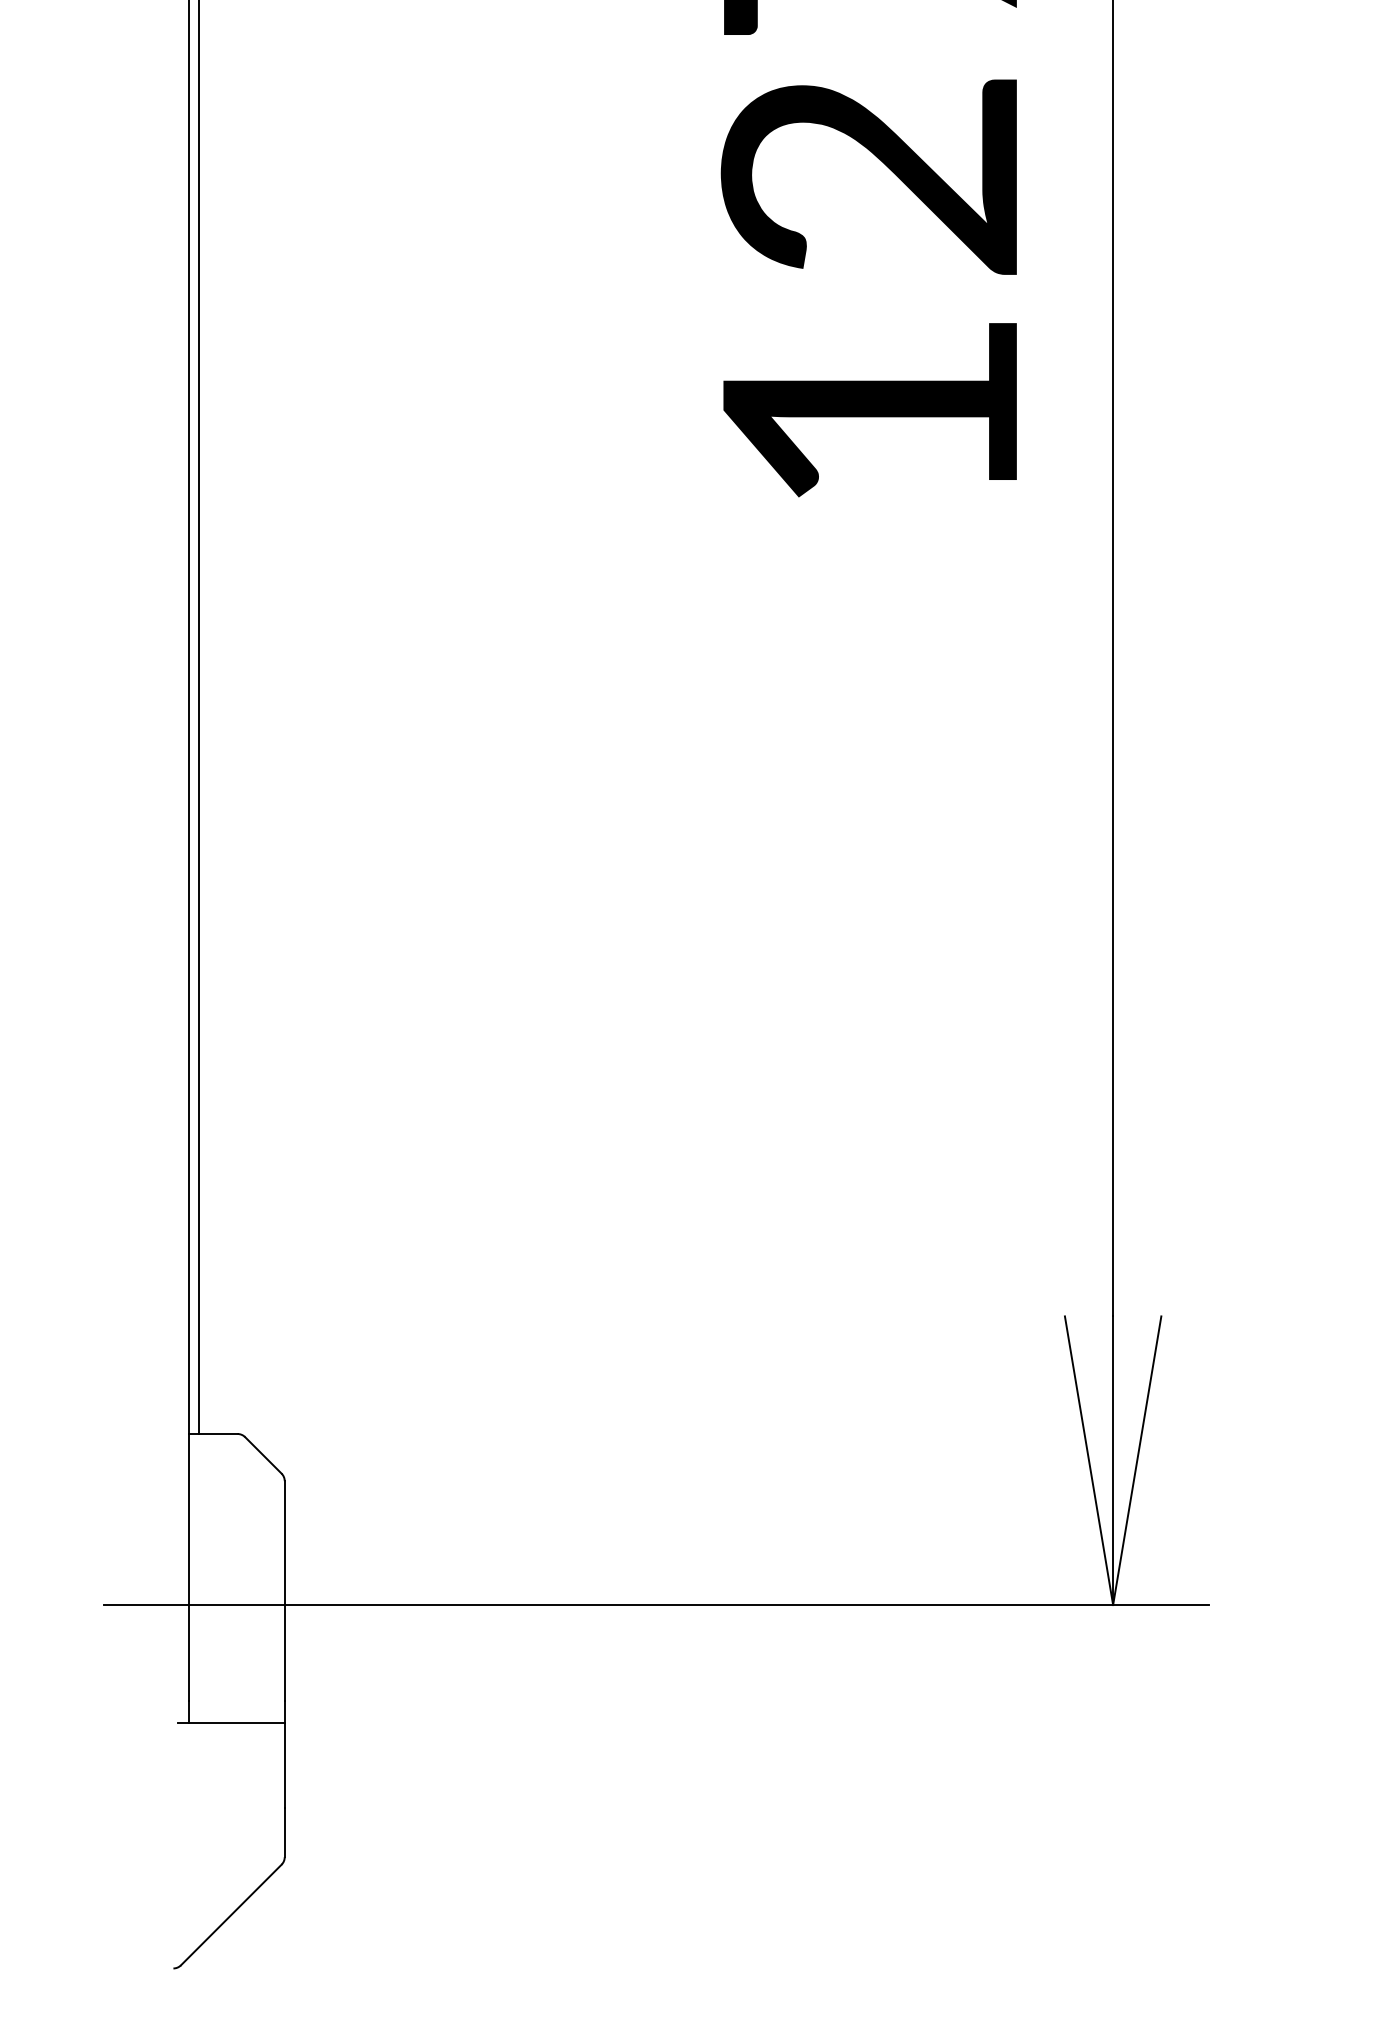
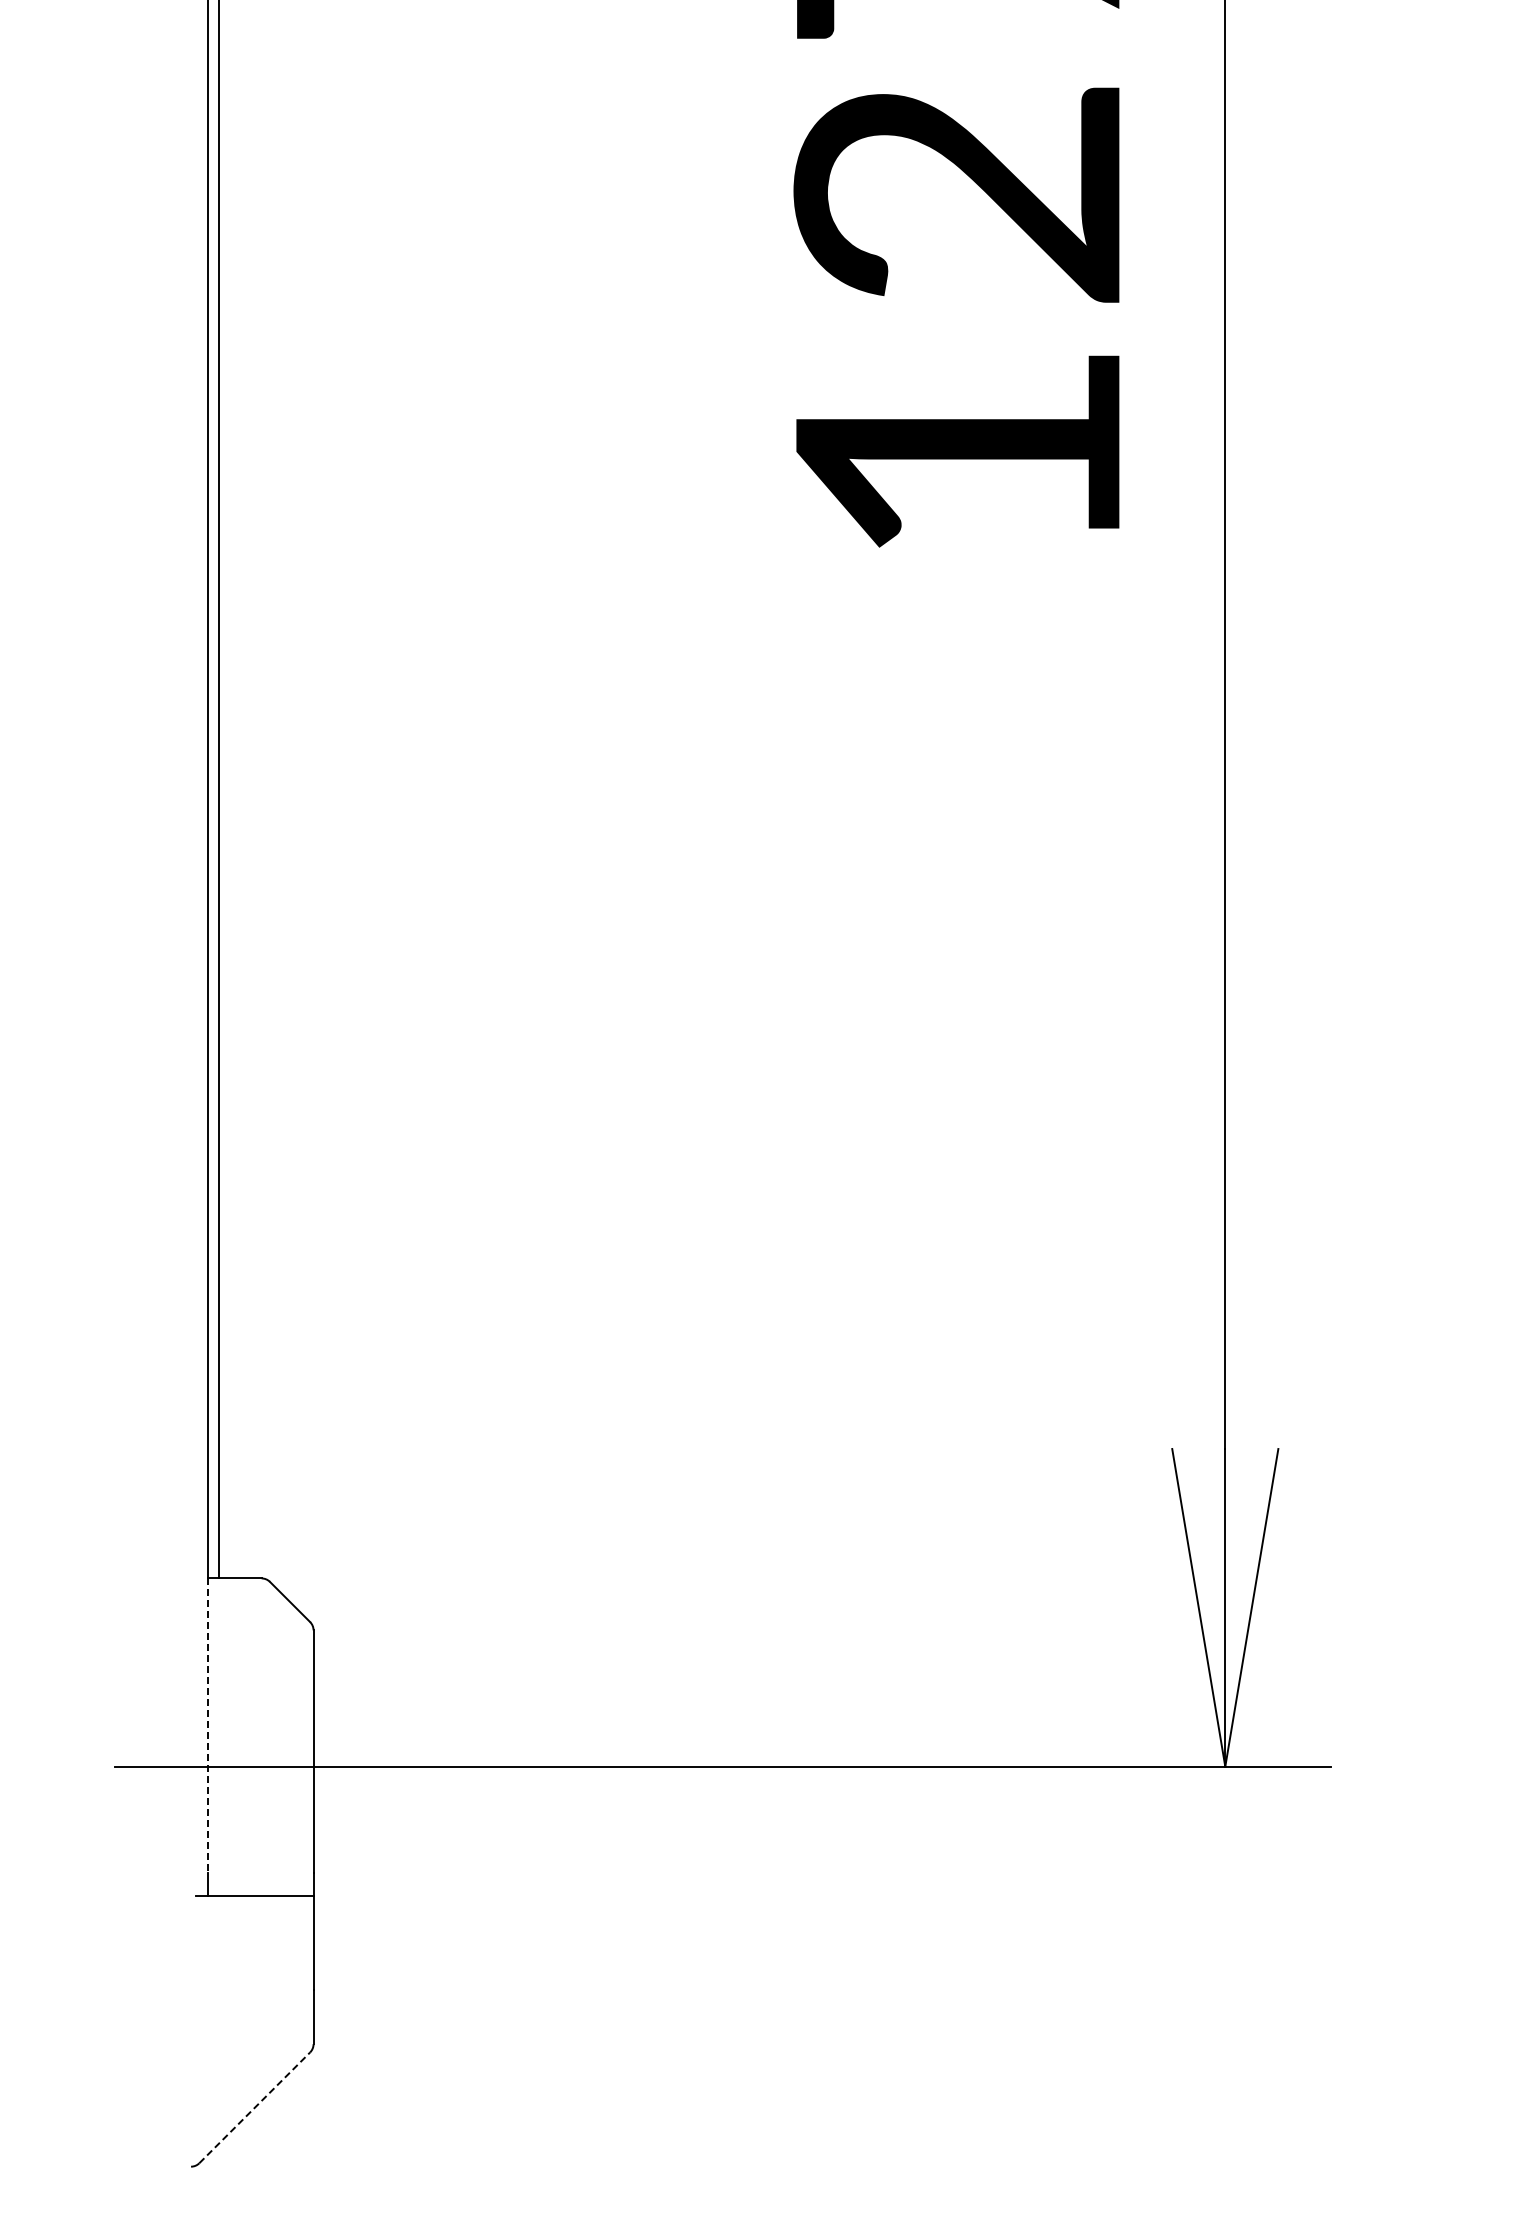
line: (188, 1567) -> (207, 1725), solid -> dashed
line: (231, 1914) -> (255, 2107), solid -> dashed

